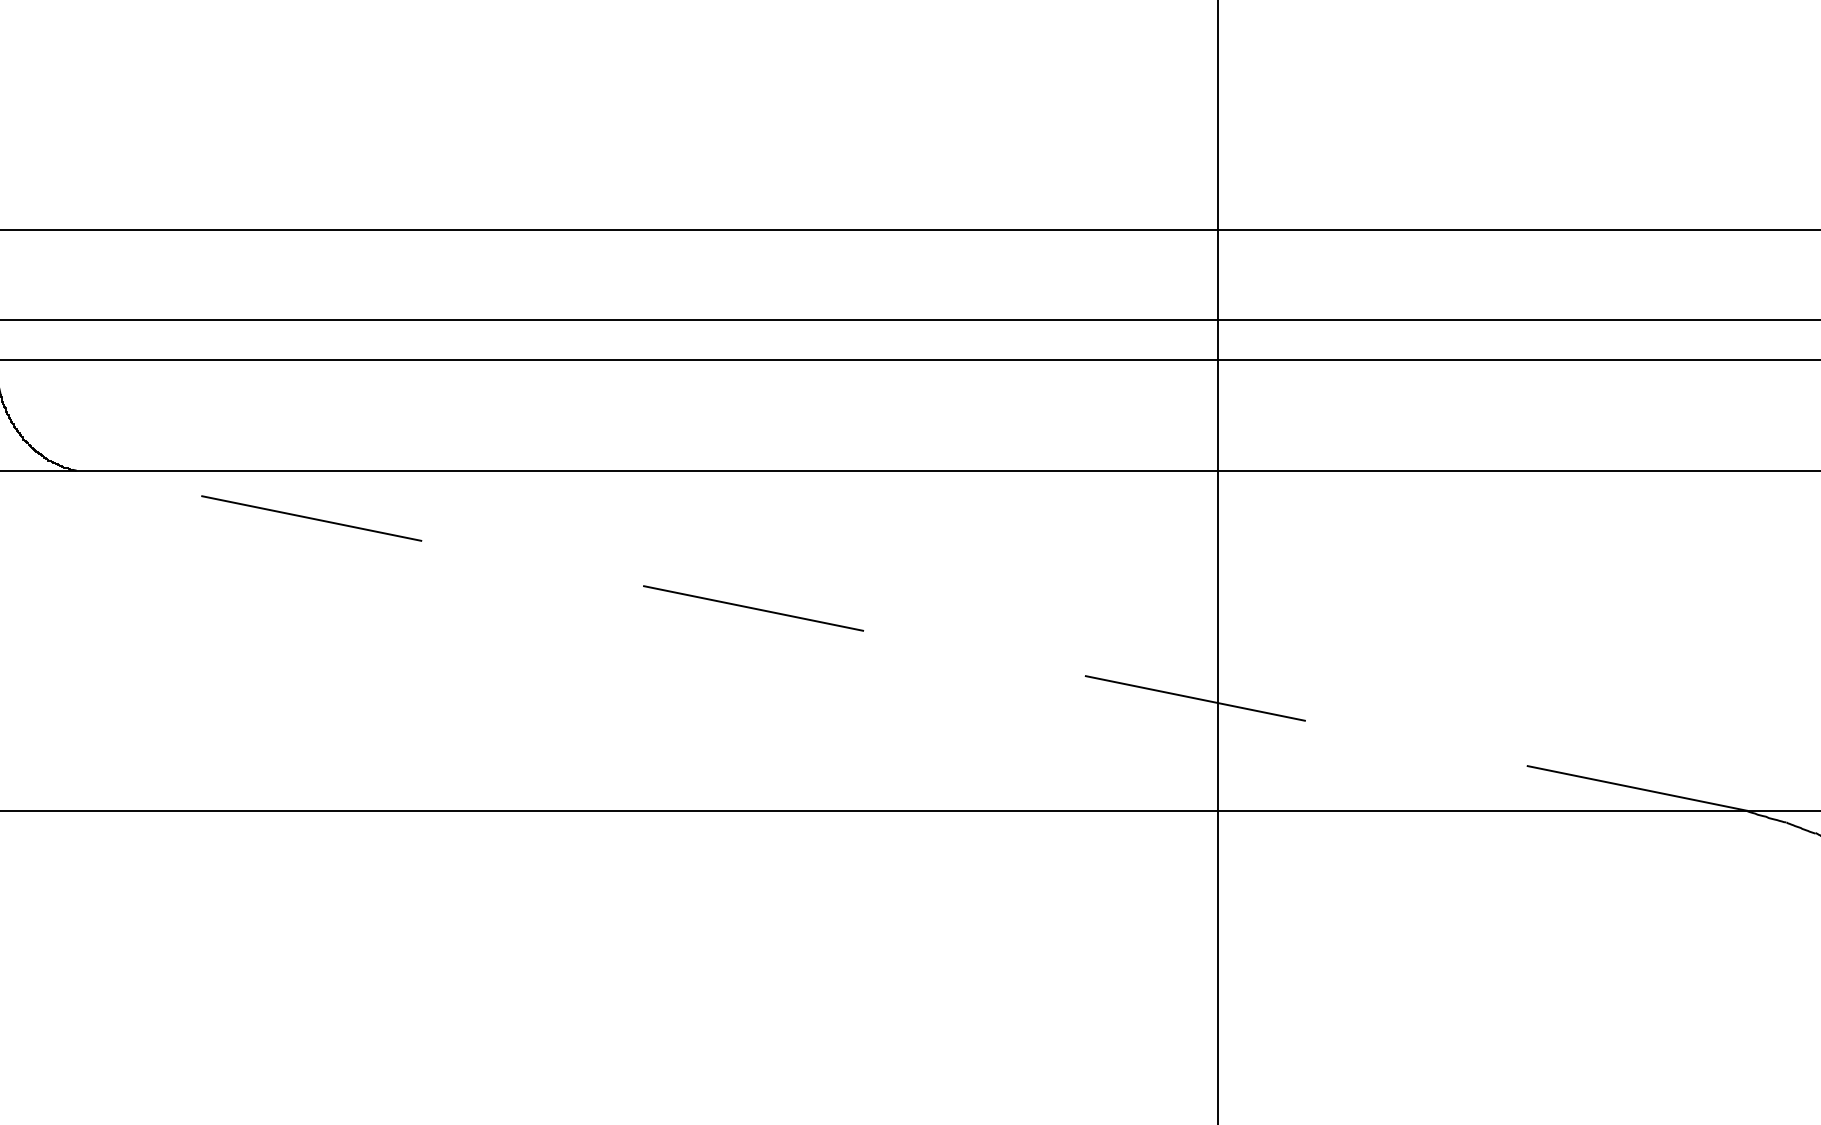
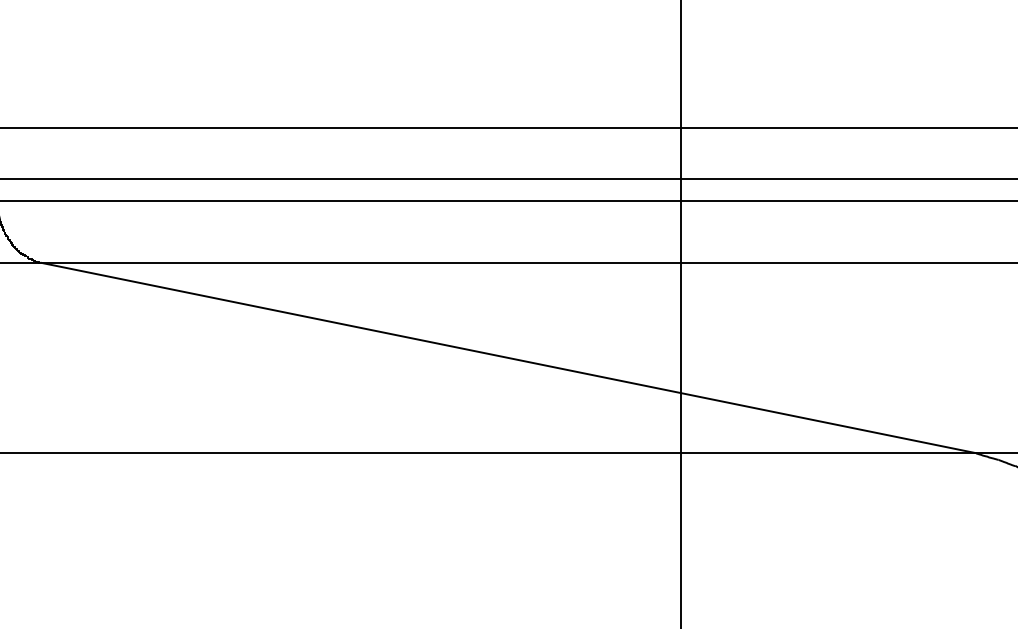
line: (911, 641) -> (509, 358), dashed -> solid

